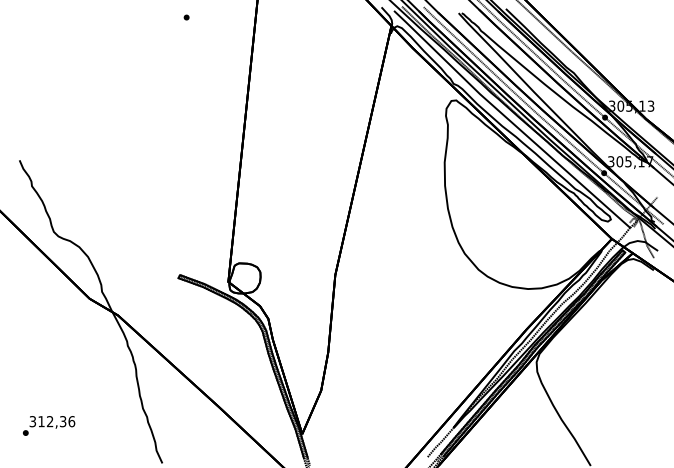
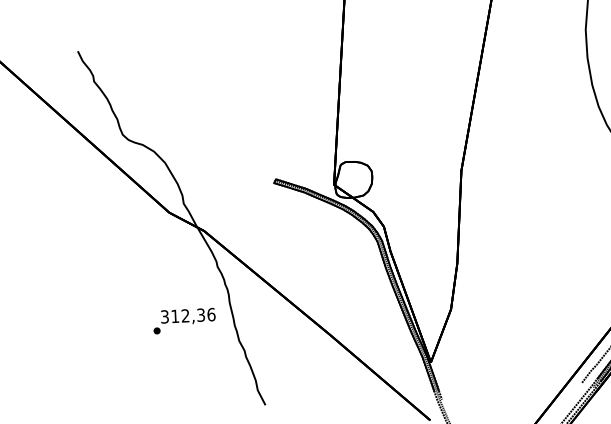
text: (49, 425) -> (184, 320), moved

